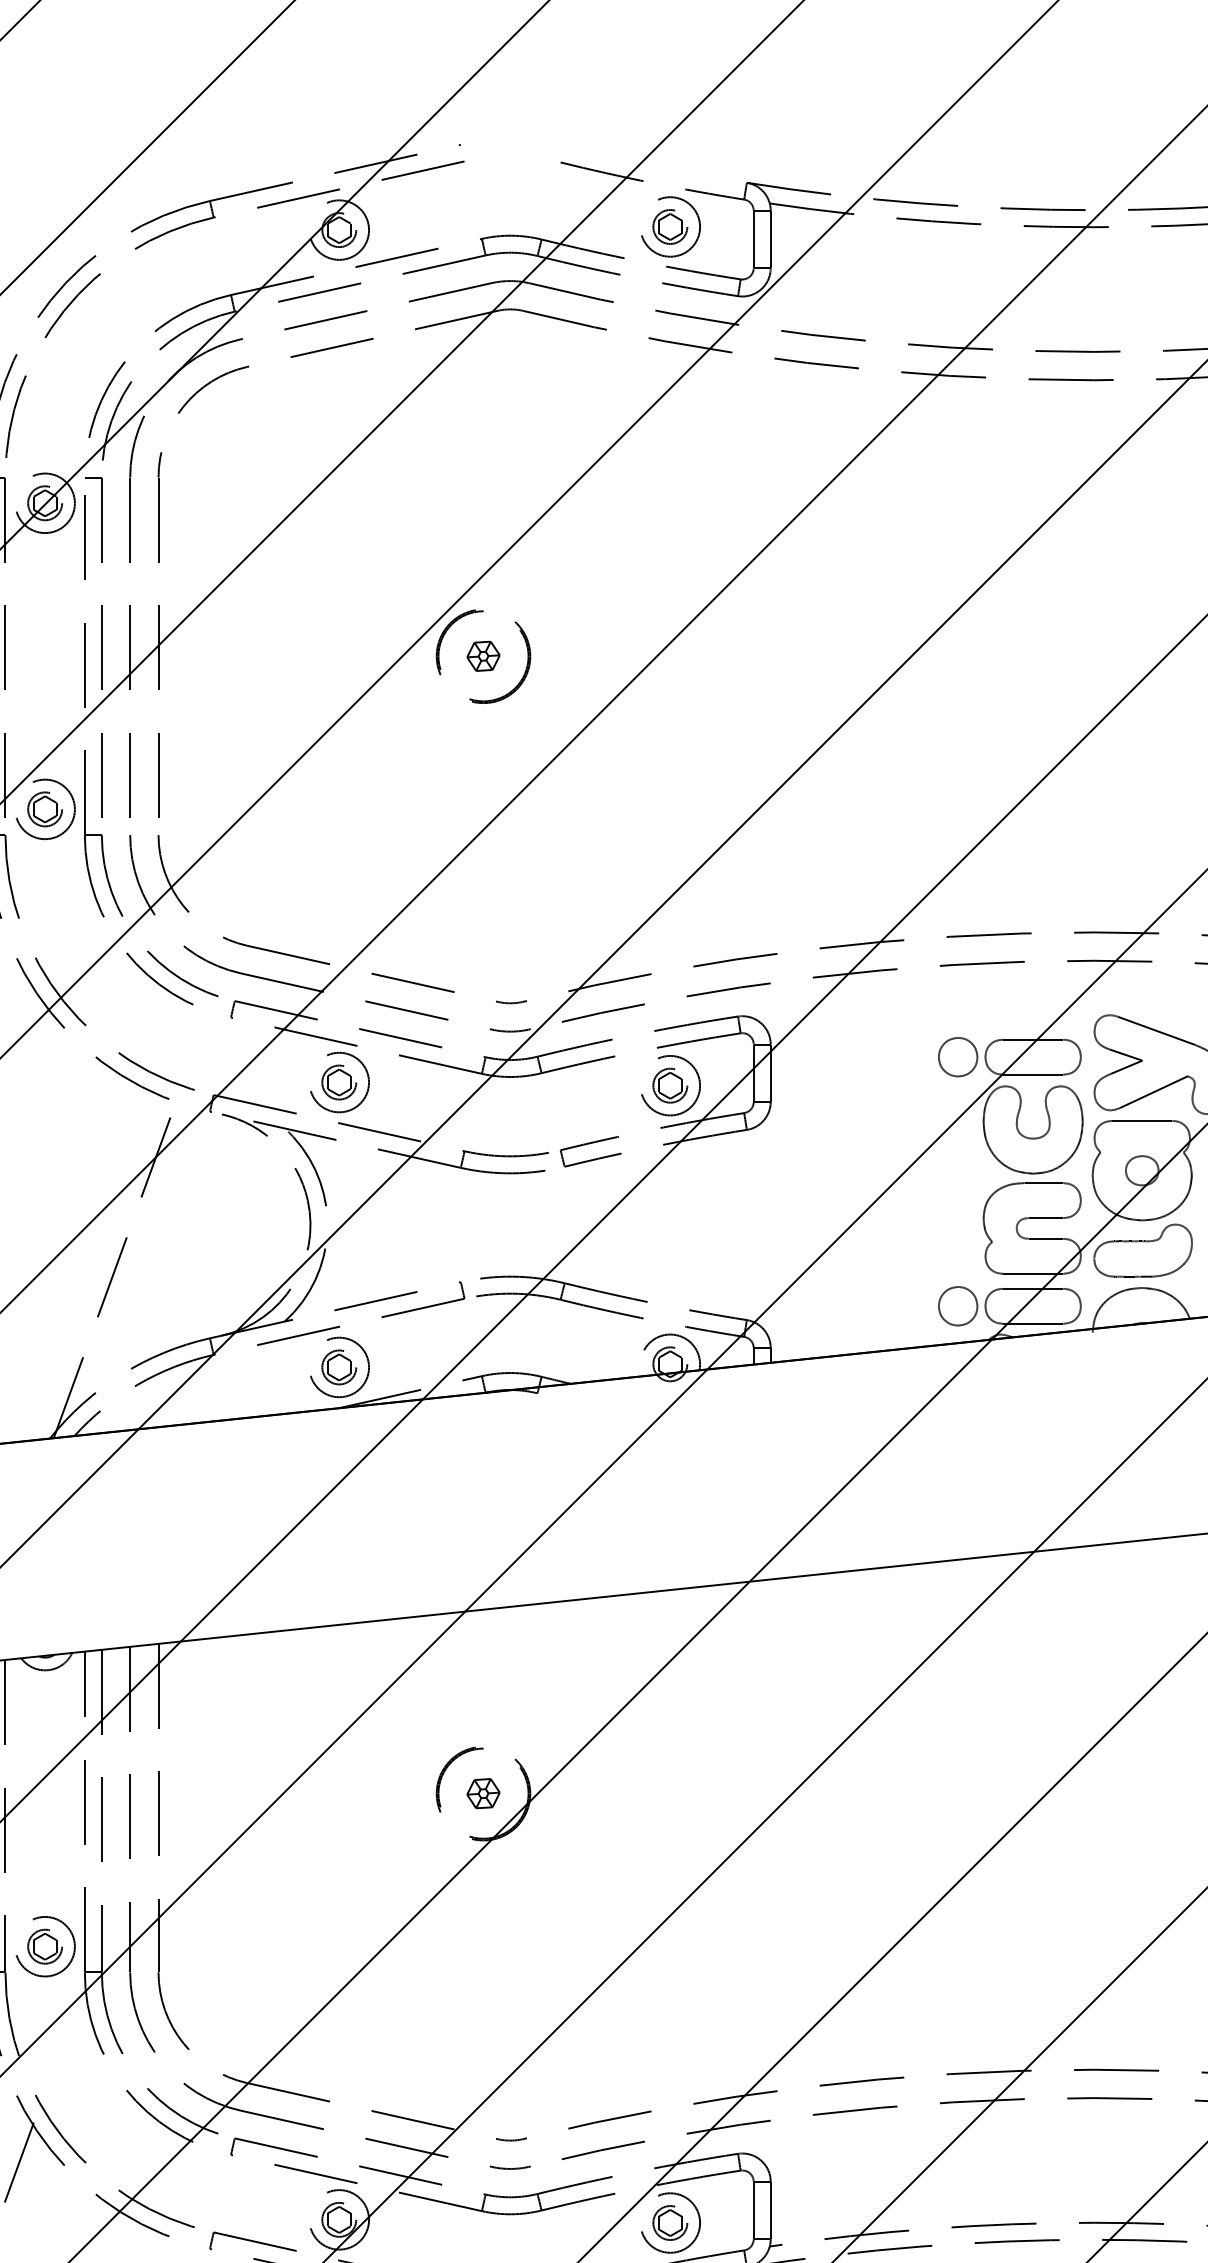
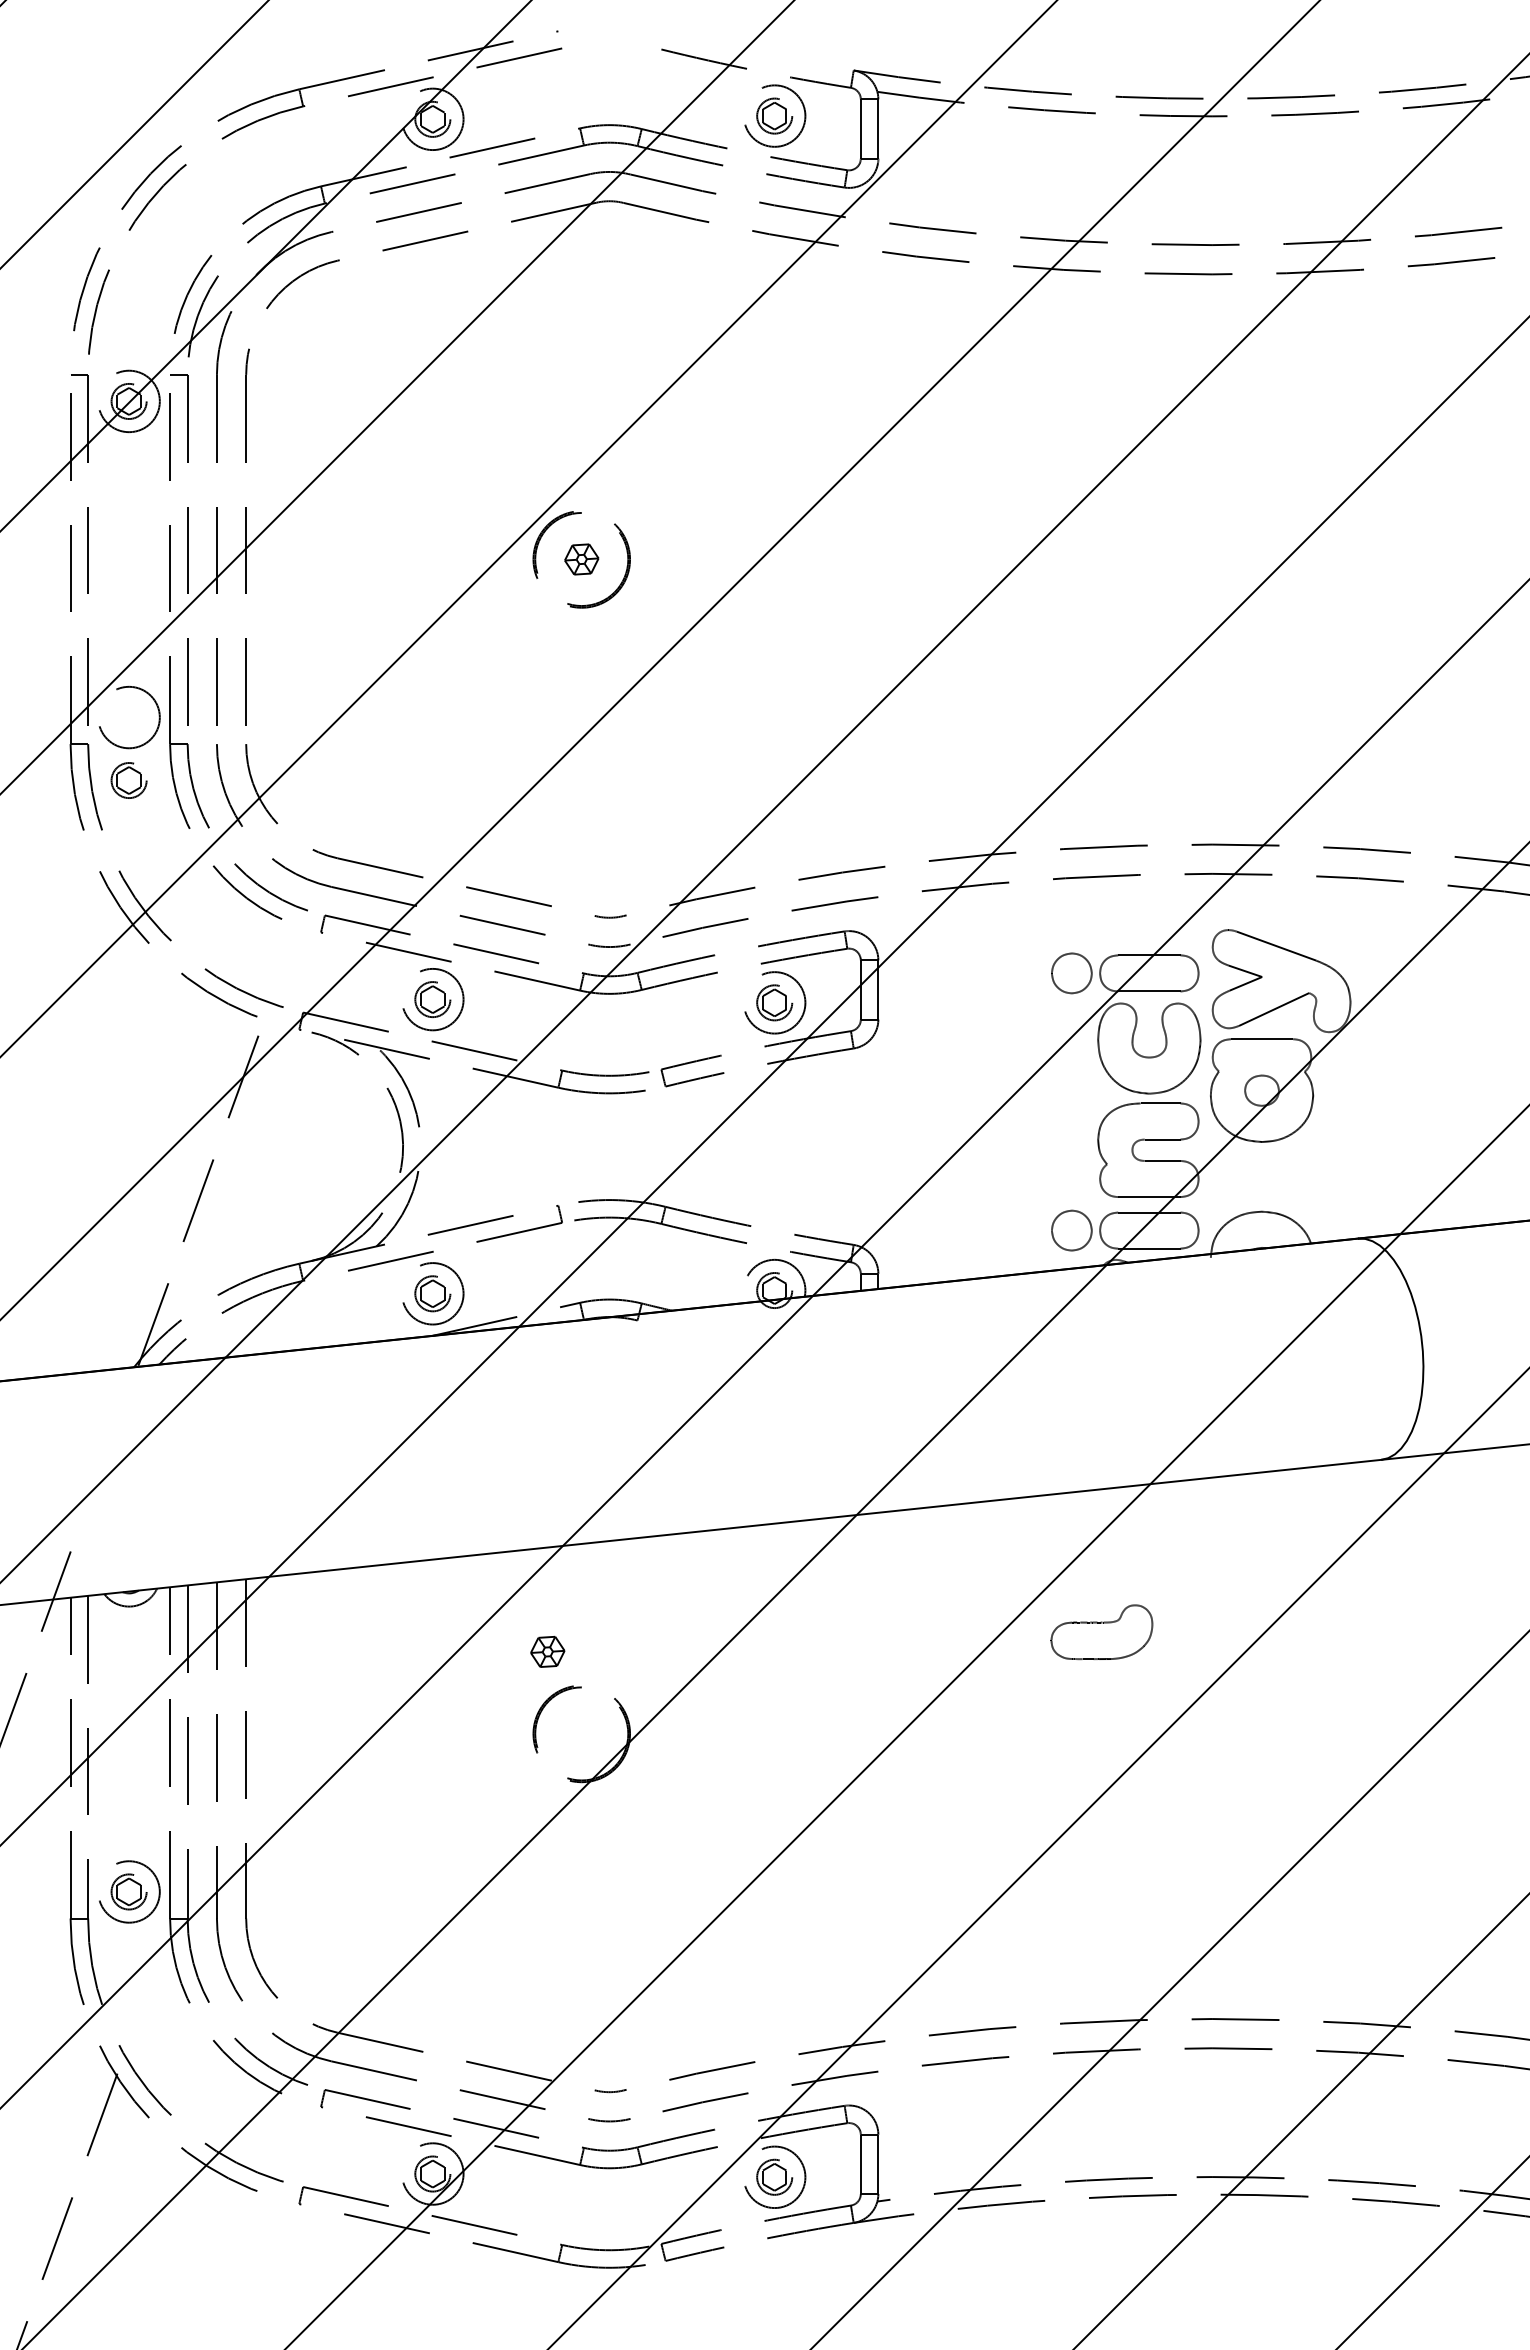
part: (44, 809) -> (128, 780), moved
part: (1142, 1250) -> (1101, 1632), moved
part: (483, 1793) -> (547, 1651), moved

